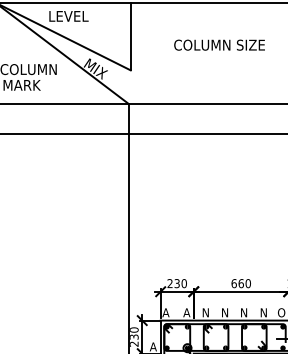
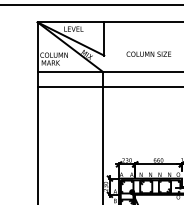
text: (218, 43) -> (148, 53), moved

